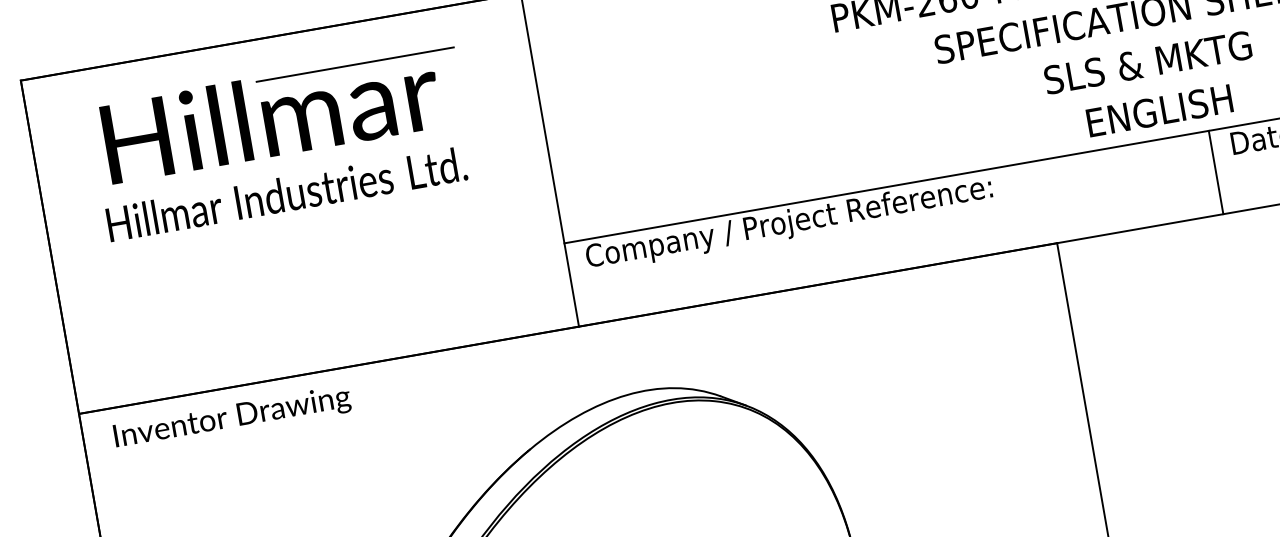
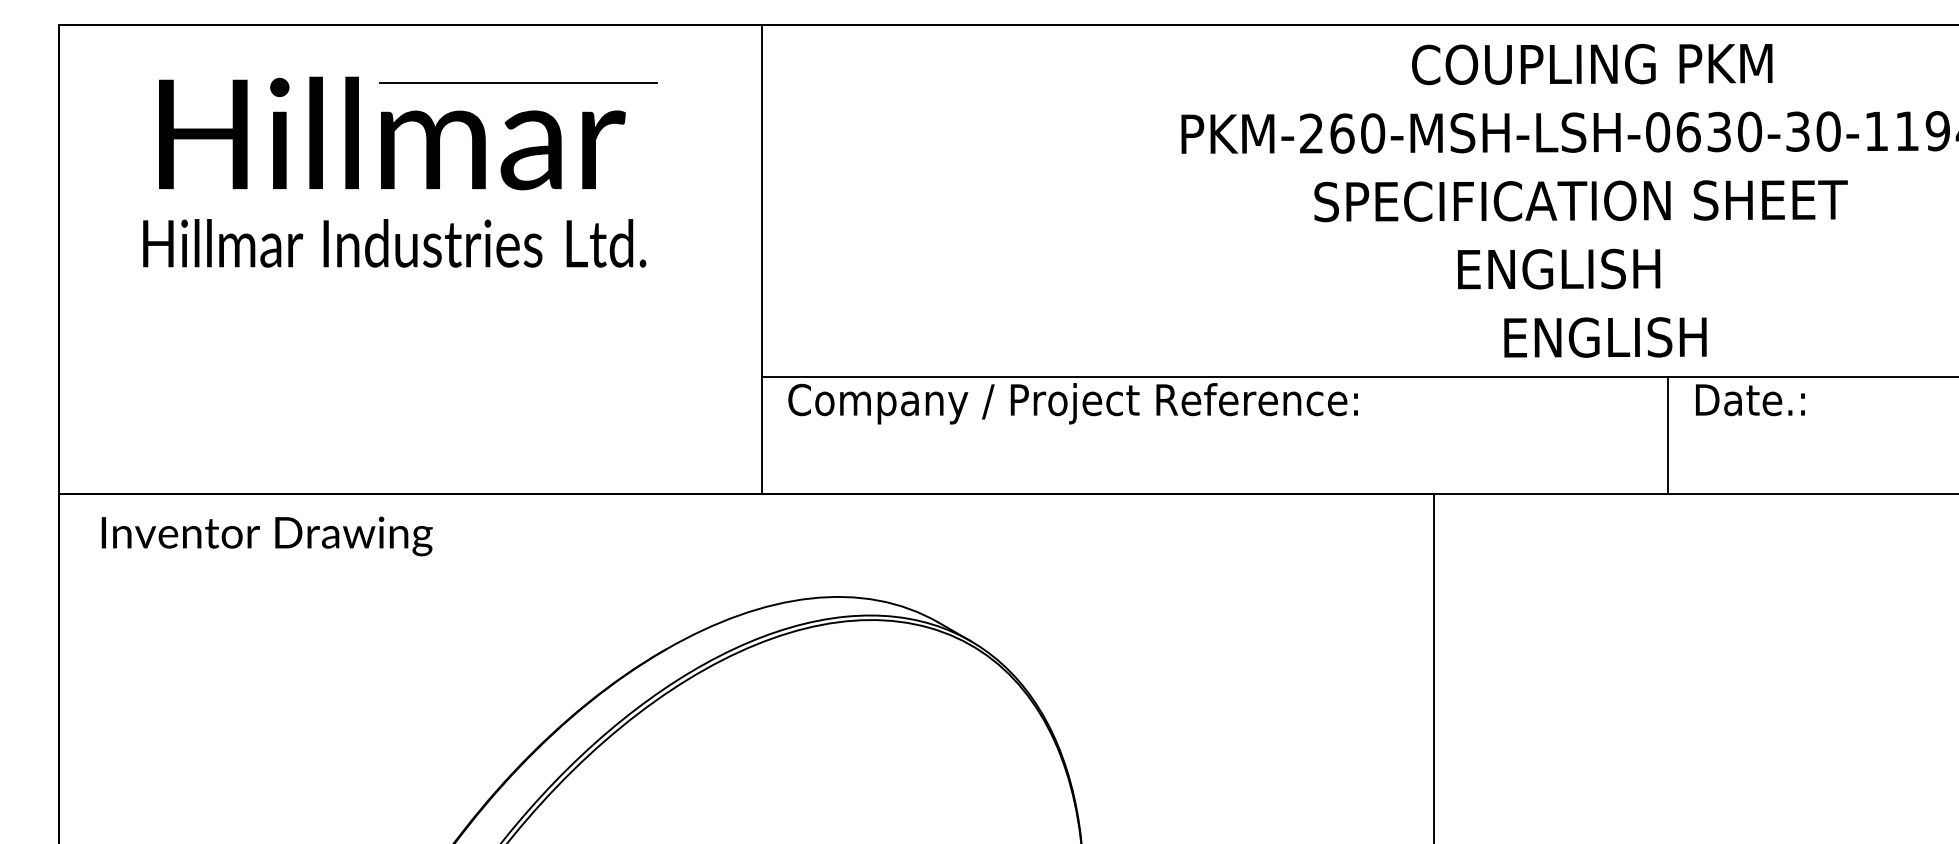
text: (1147, 62) -> (1600, 268), SLS & MKTG -> ENGLISH

